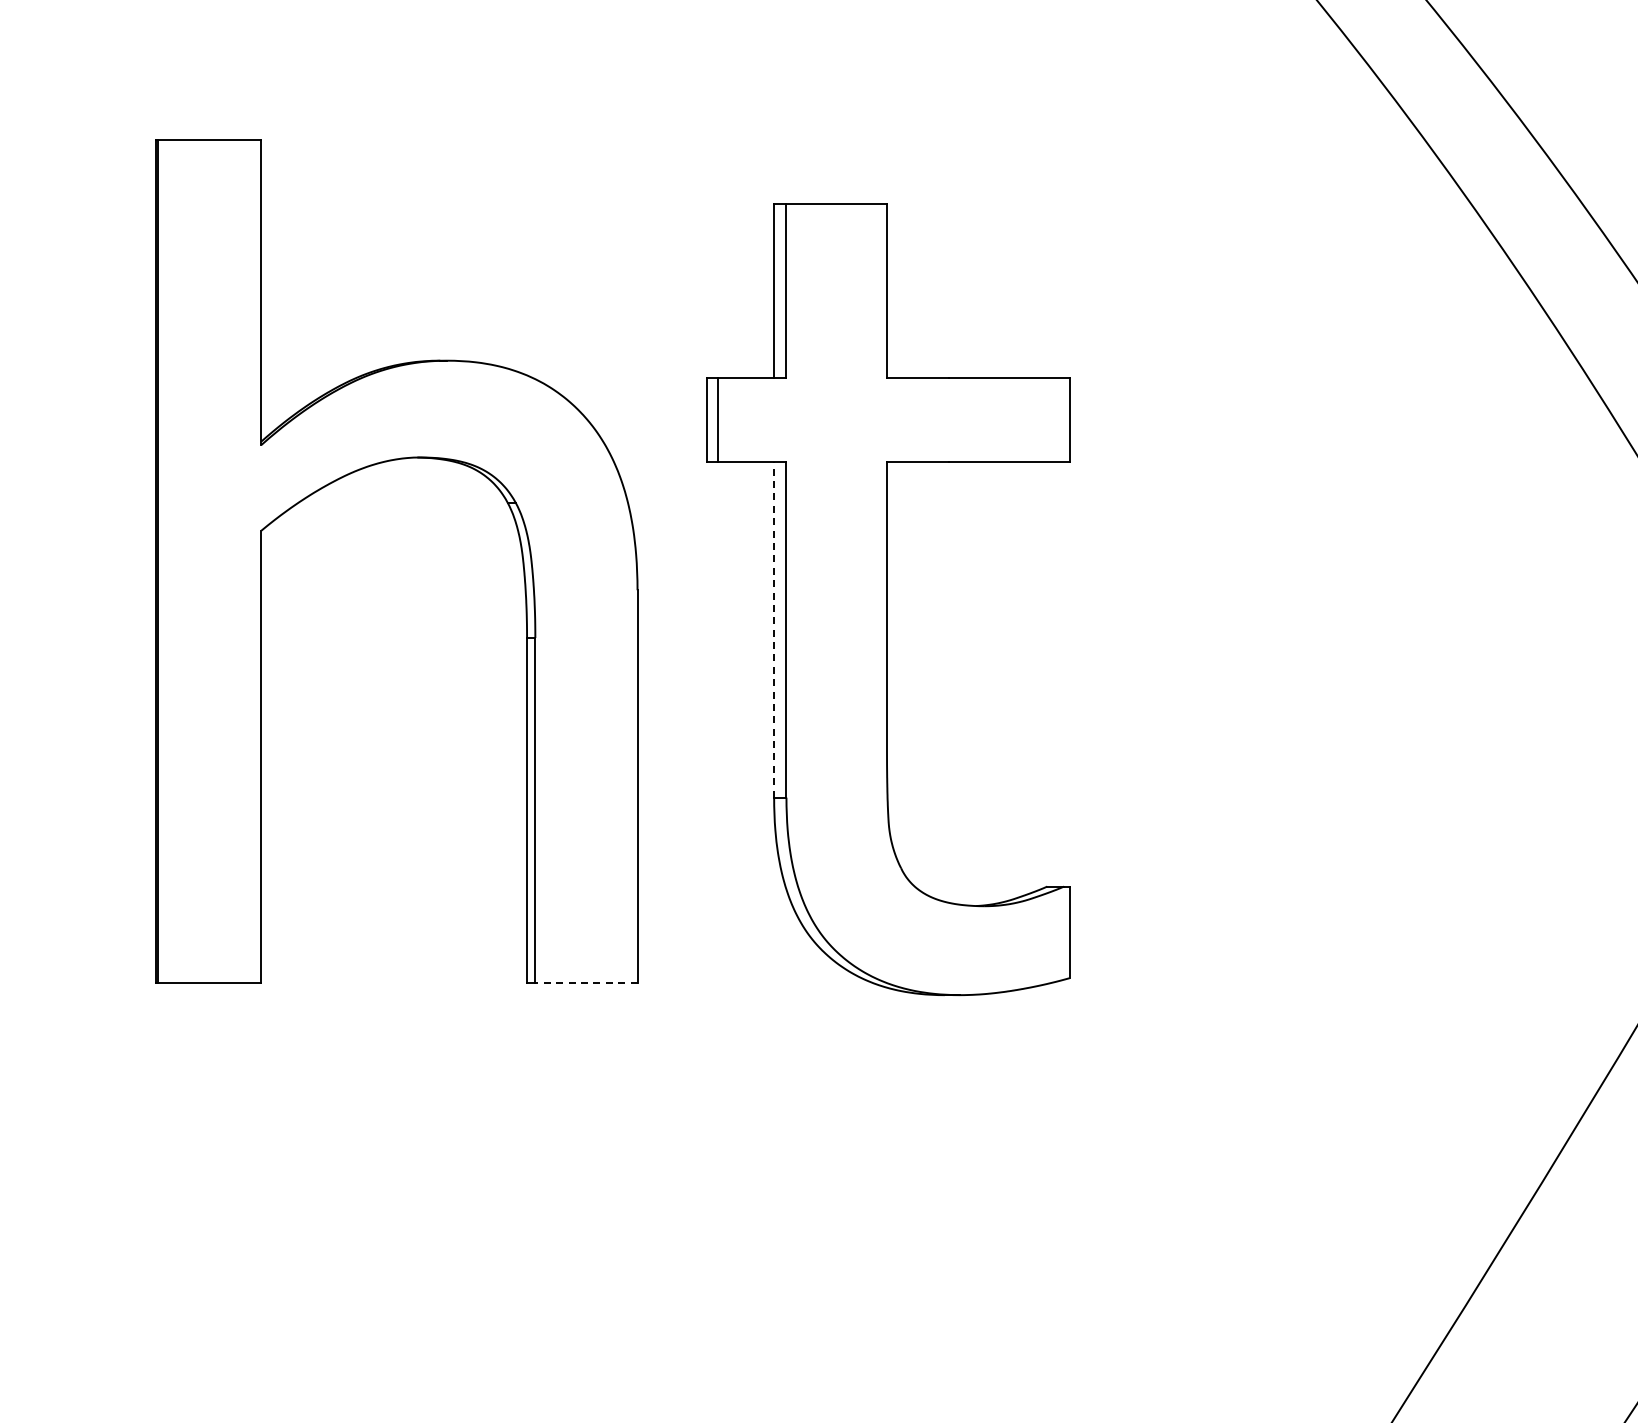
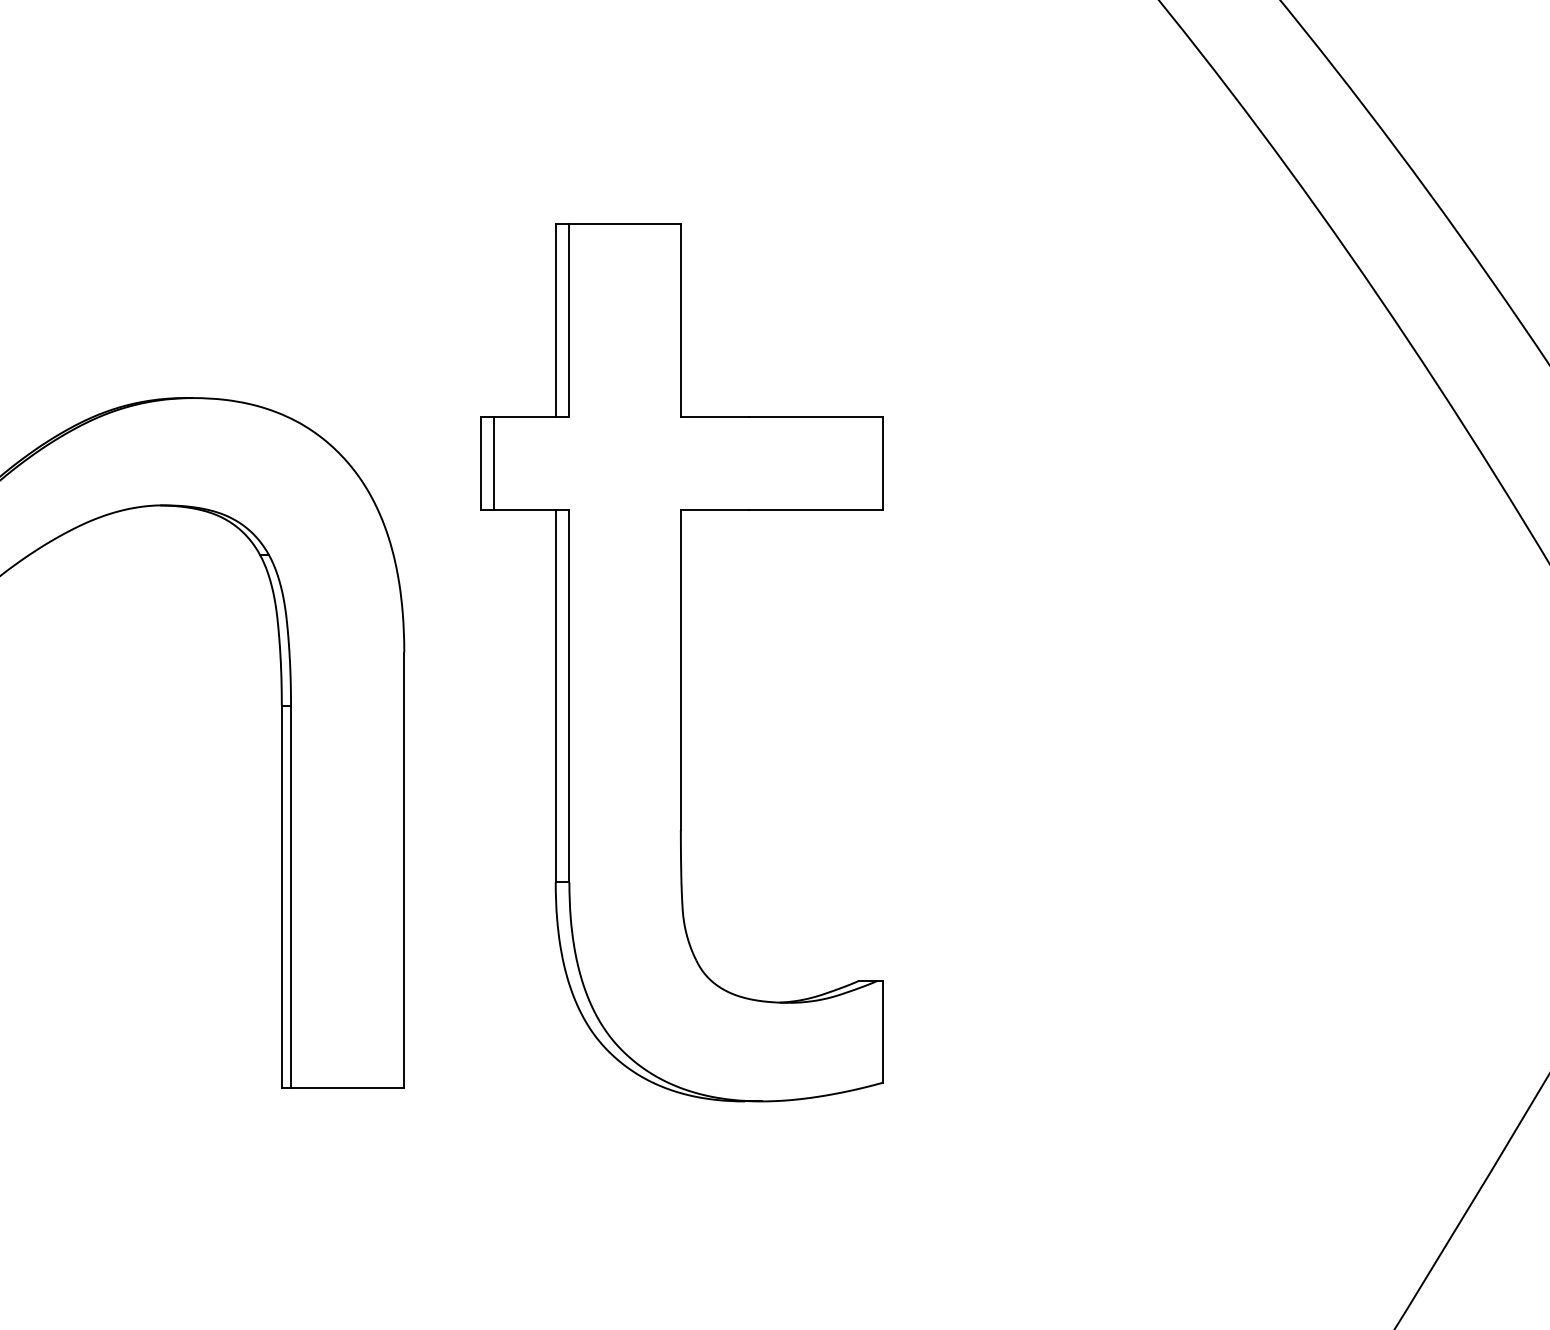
line: (774, 629) -> (556, 696), dashed -> solid
line: (585, 983) -> (346, 1088), dashed -> solid

